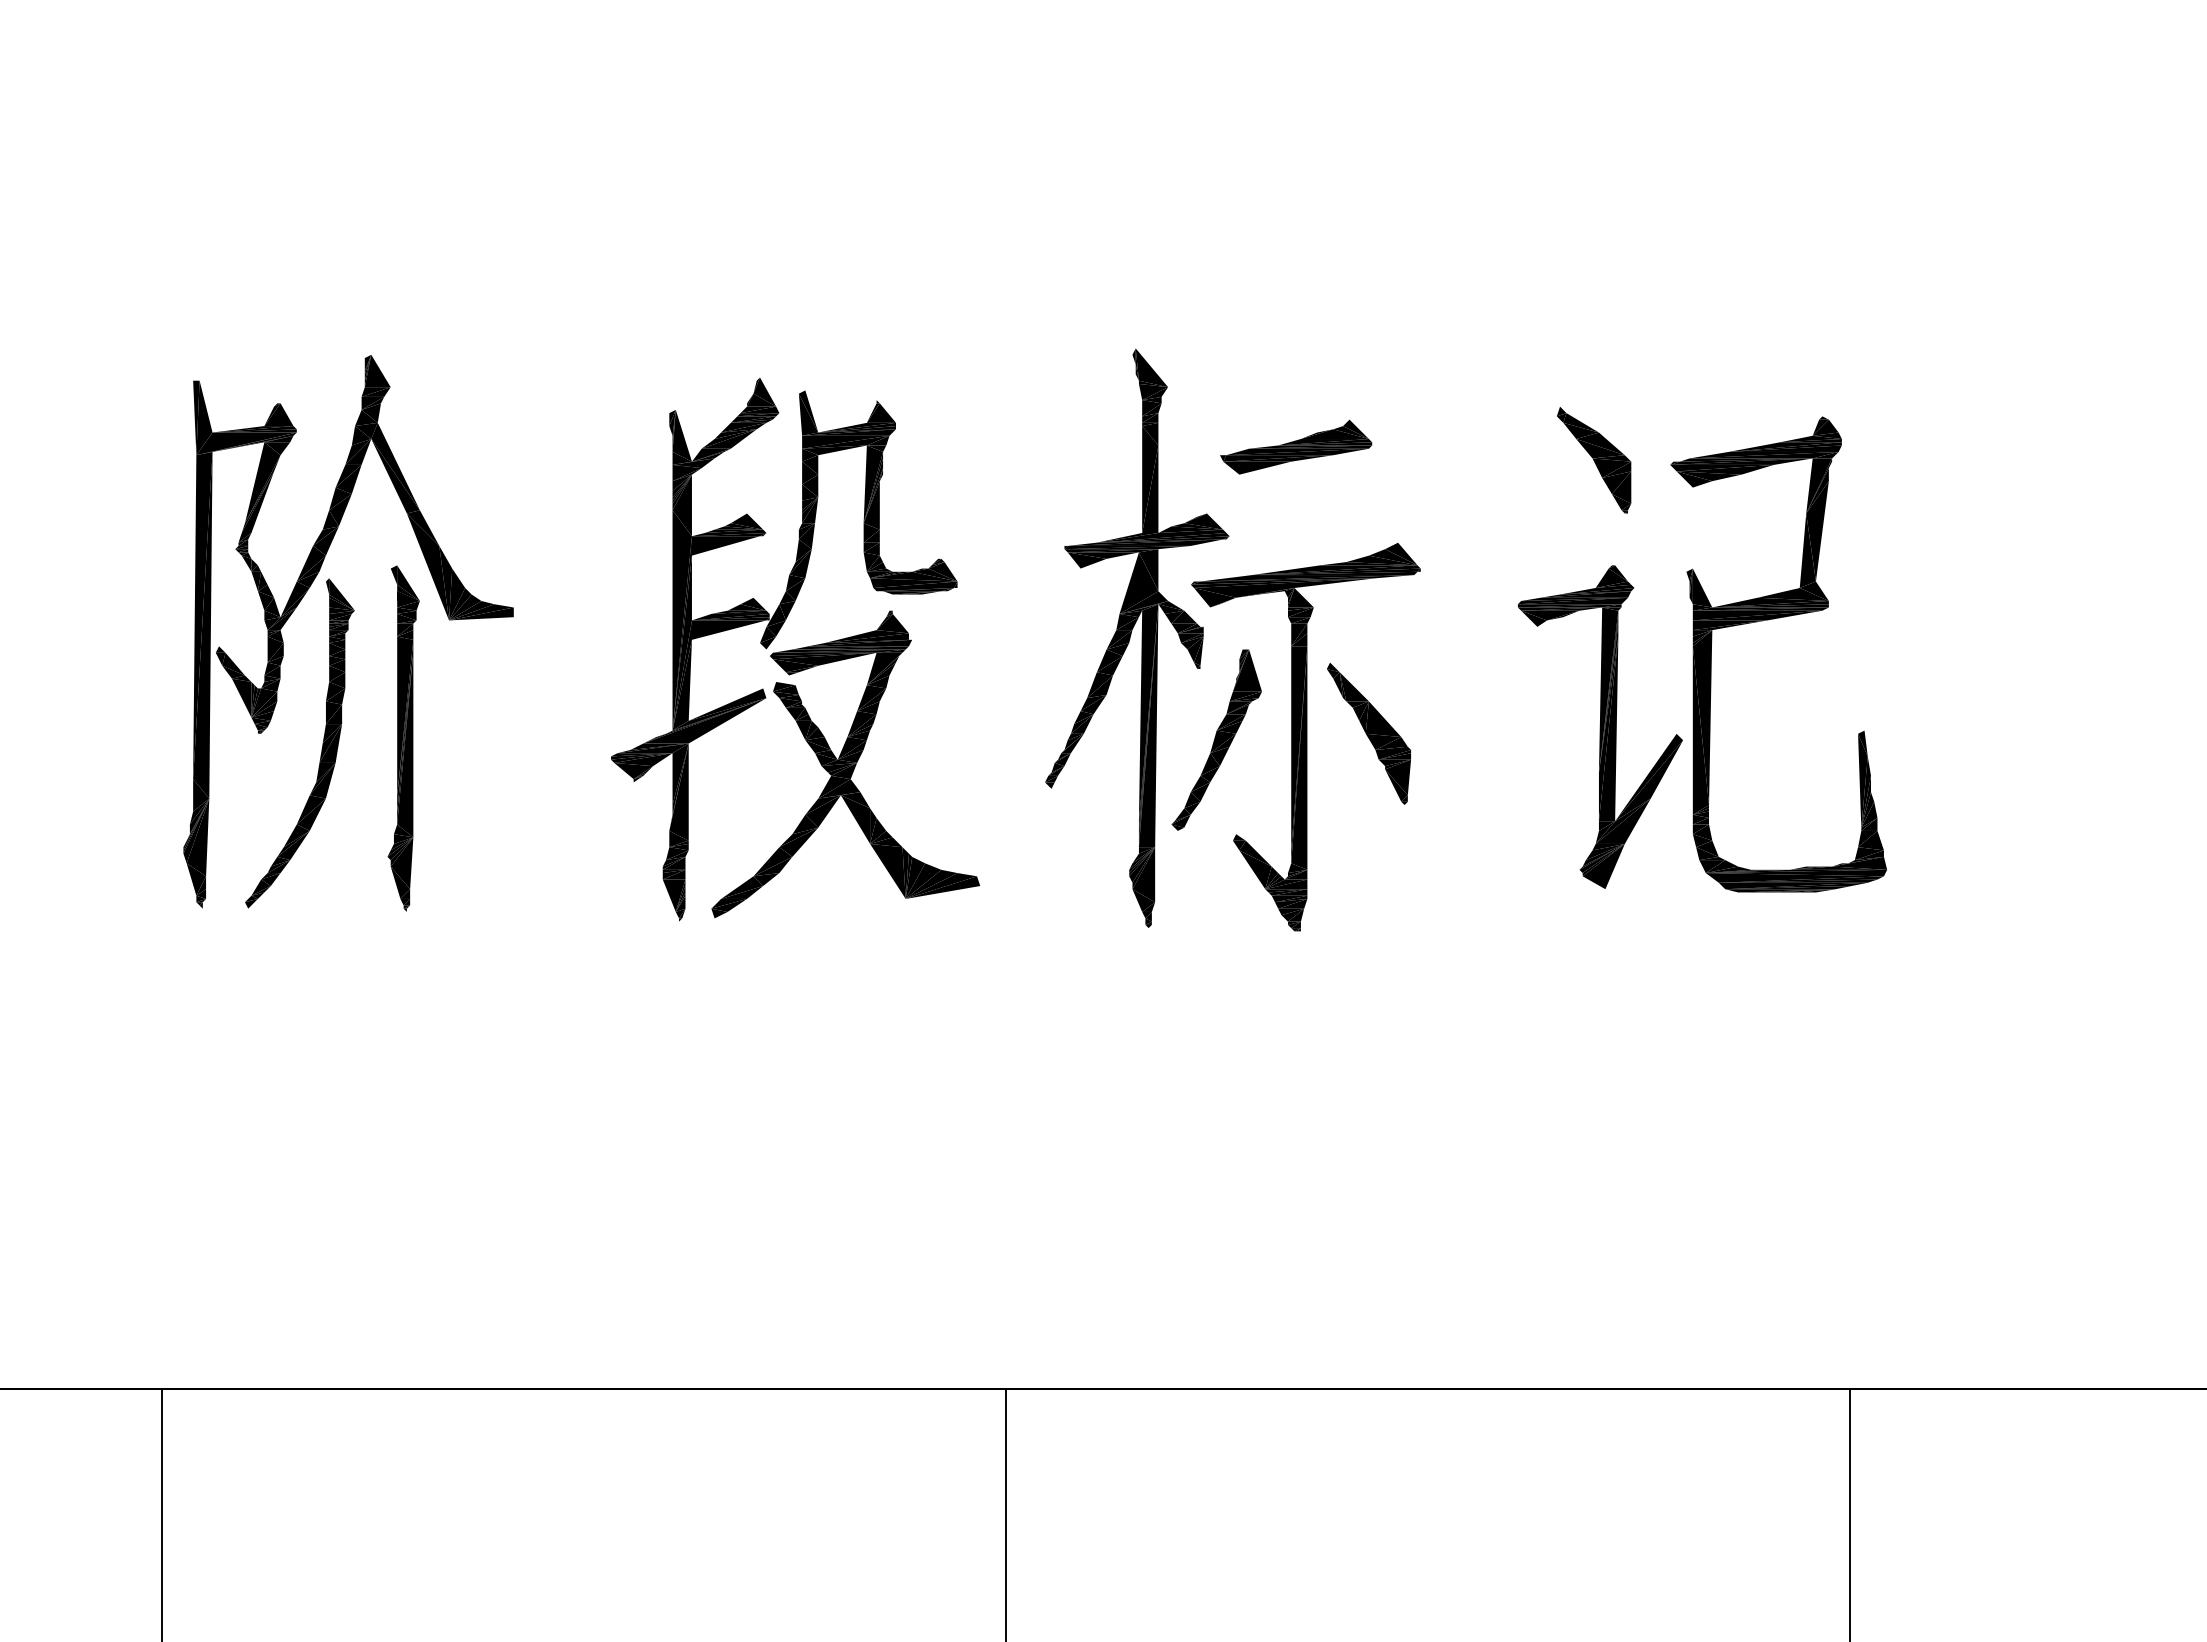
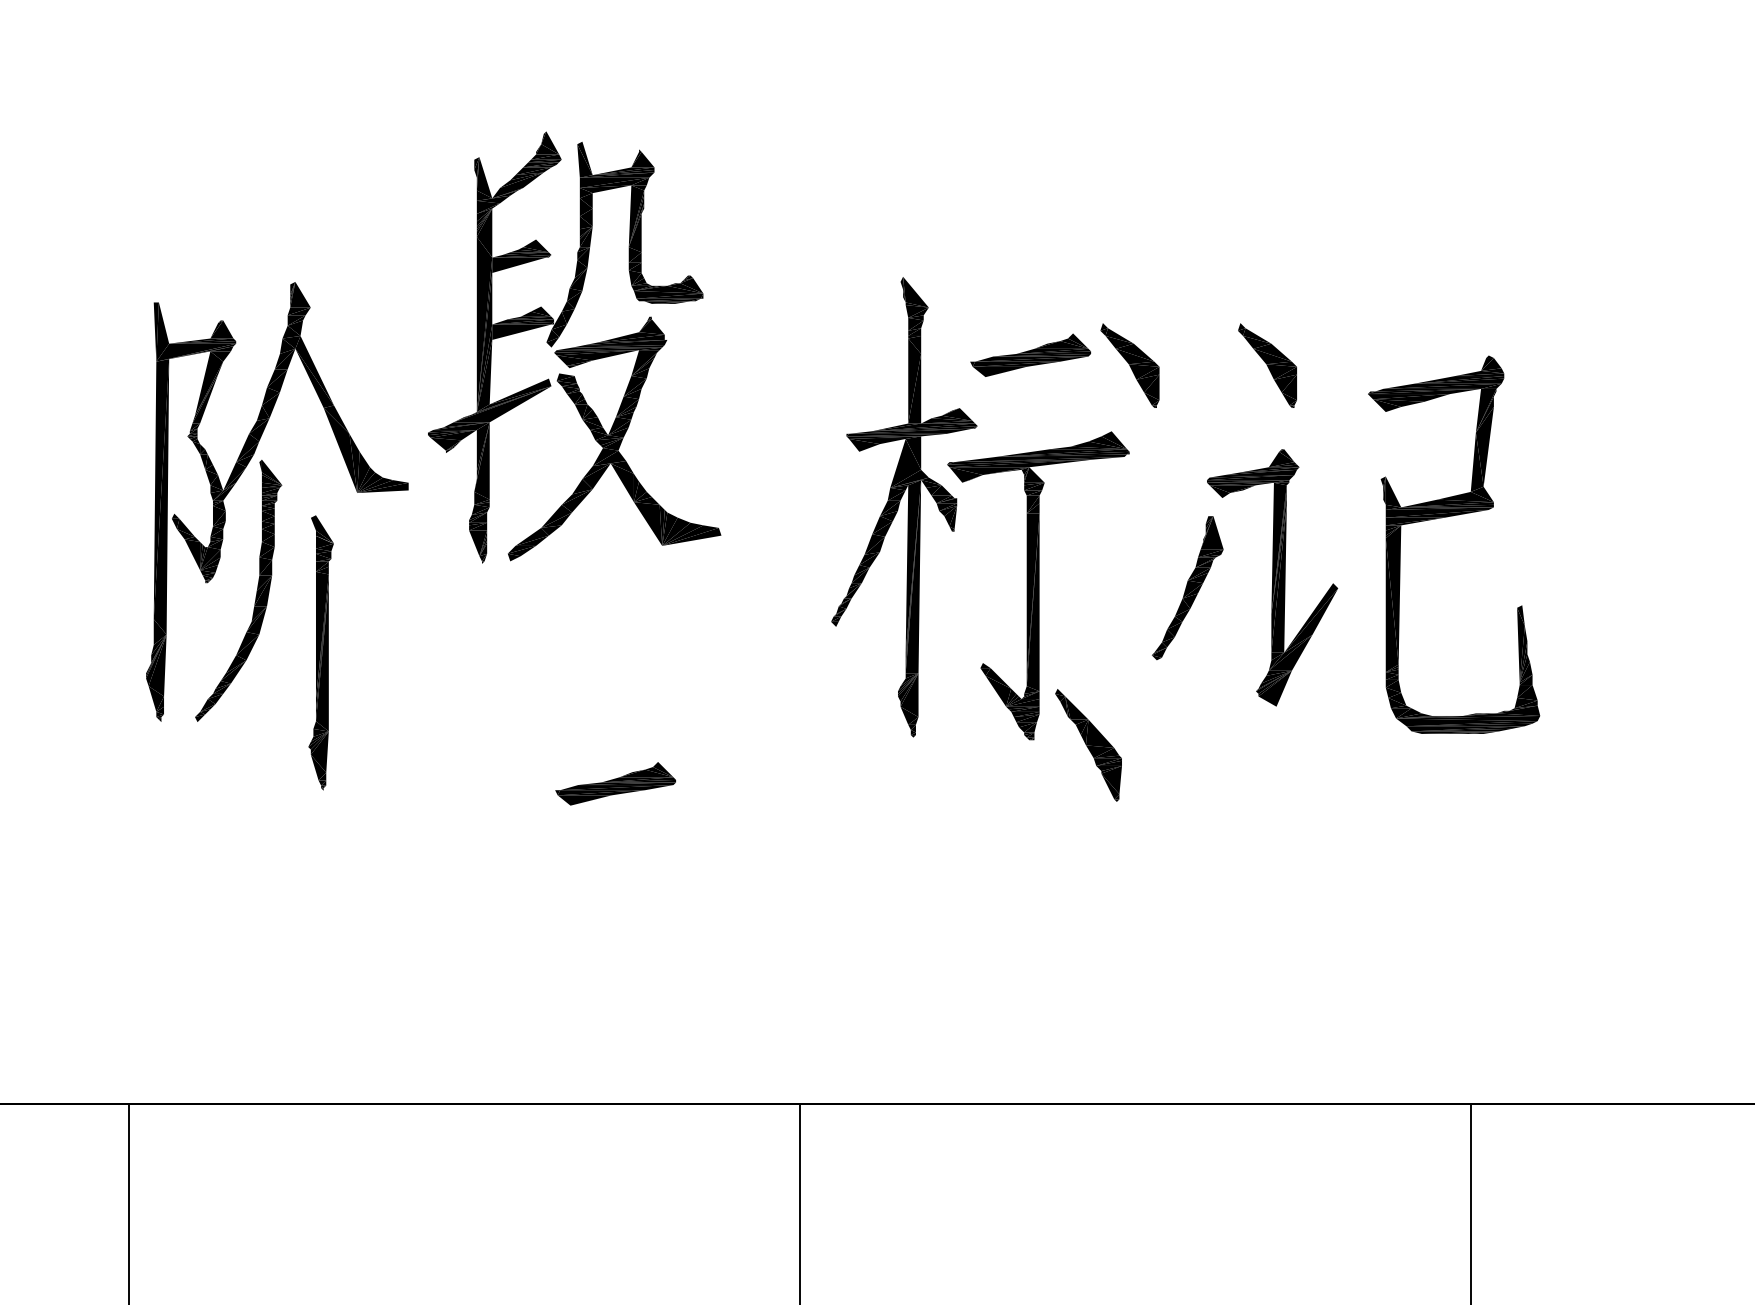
part: (1421, 460) -> (1130, 365), added
part: (1774, 619) -> (1450, 516), moved
part: (795, 649) -> (574, 347), moved
part: (1368, 733) -> (1088, 745), moved
part: (403, 738) -> (321, 652), moved
part: (1216, 739) -> (1187, 587), moved
part: (774, 985) -> (615, 783), added

